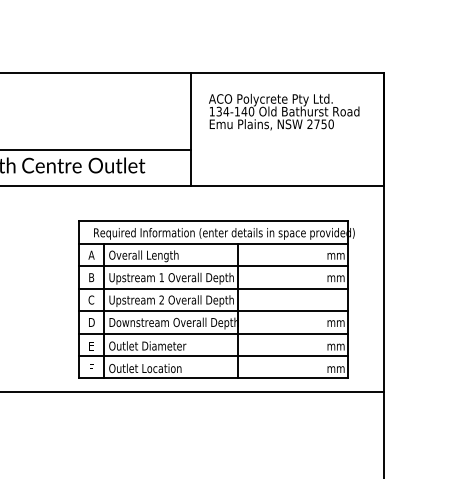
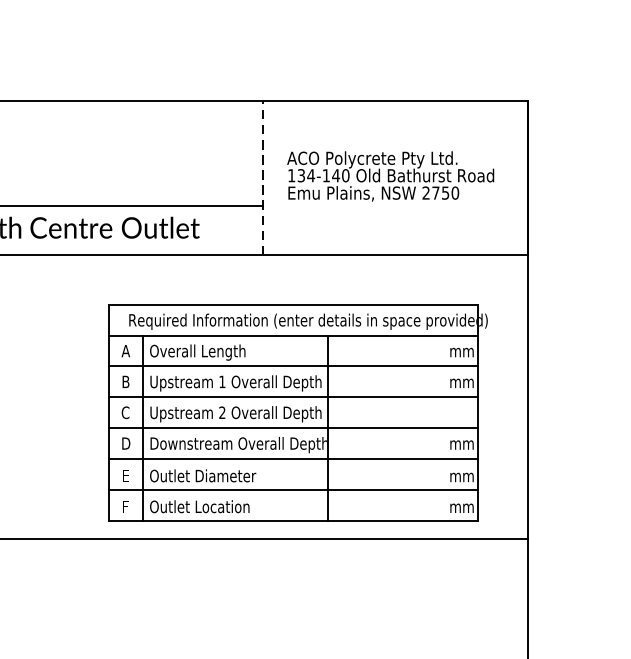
text: (284, 111) -> (391, 175), moved
line: (191, 129) -> (263, 178), solid -> dashed

